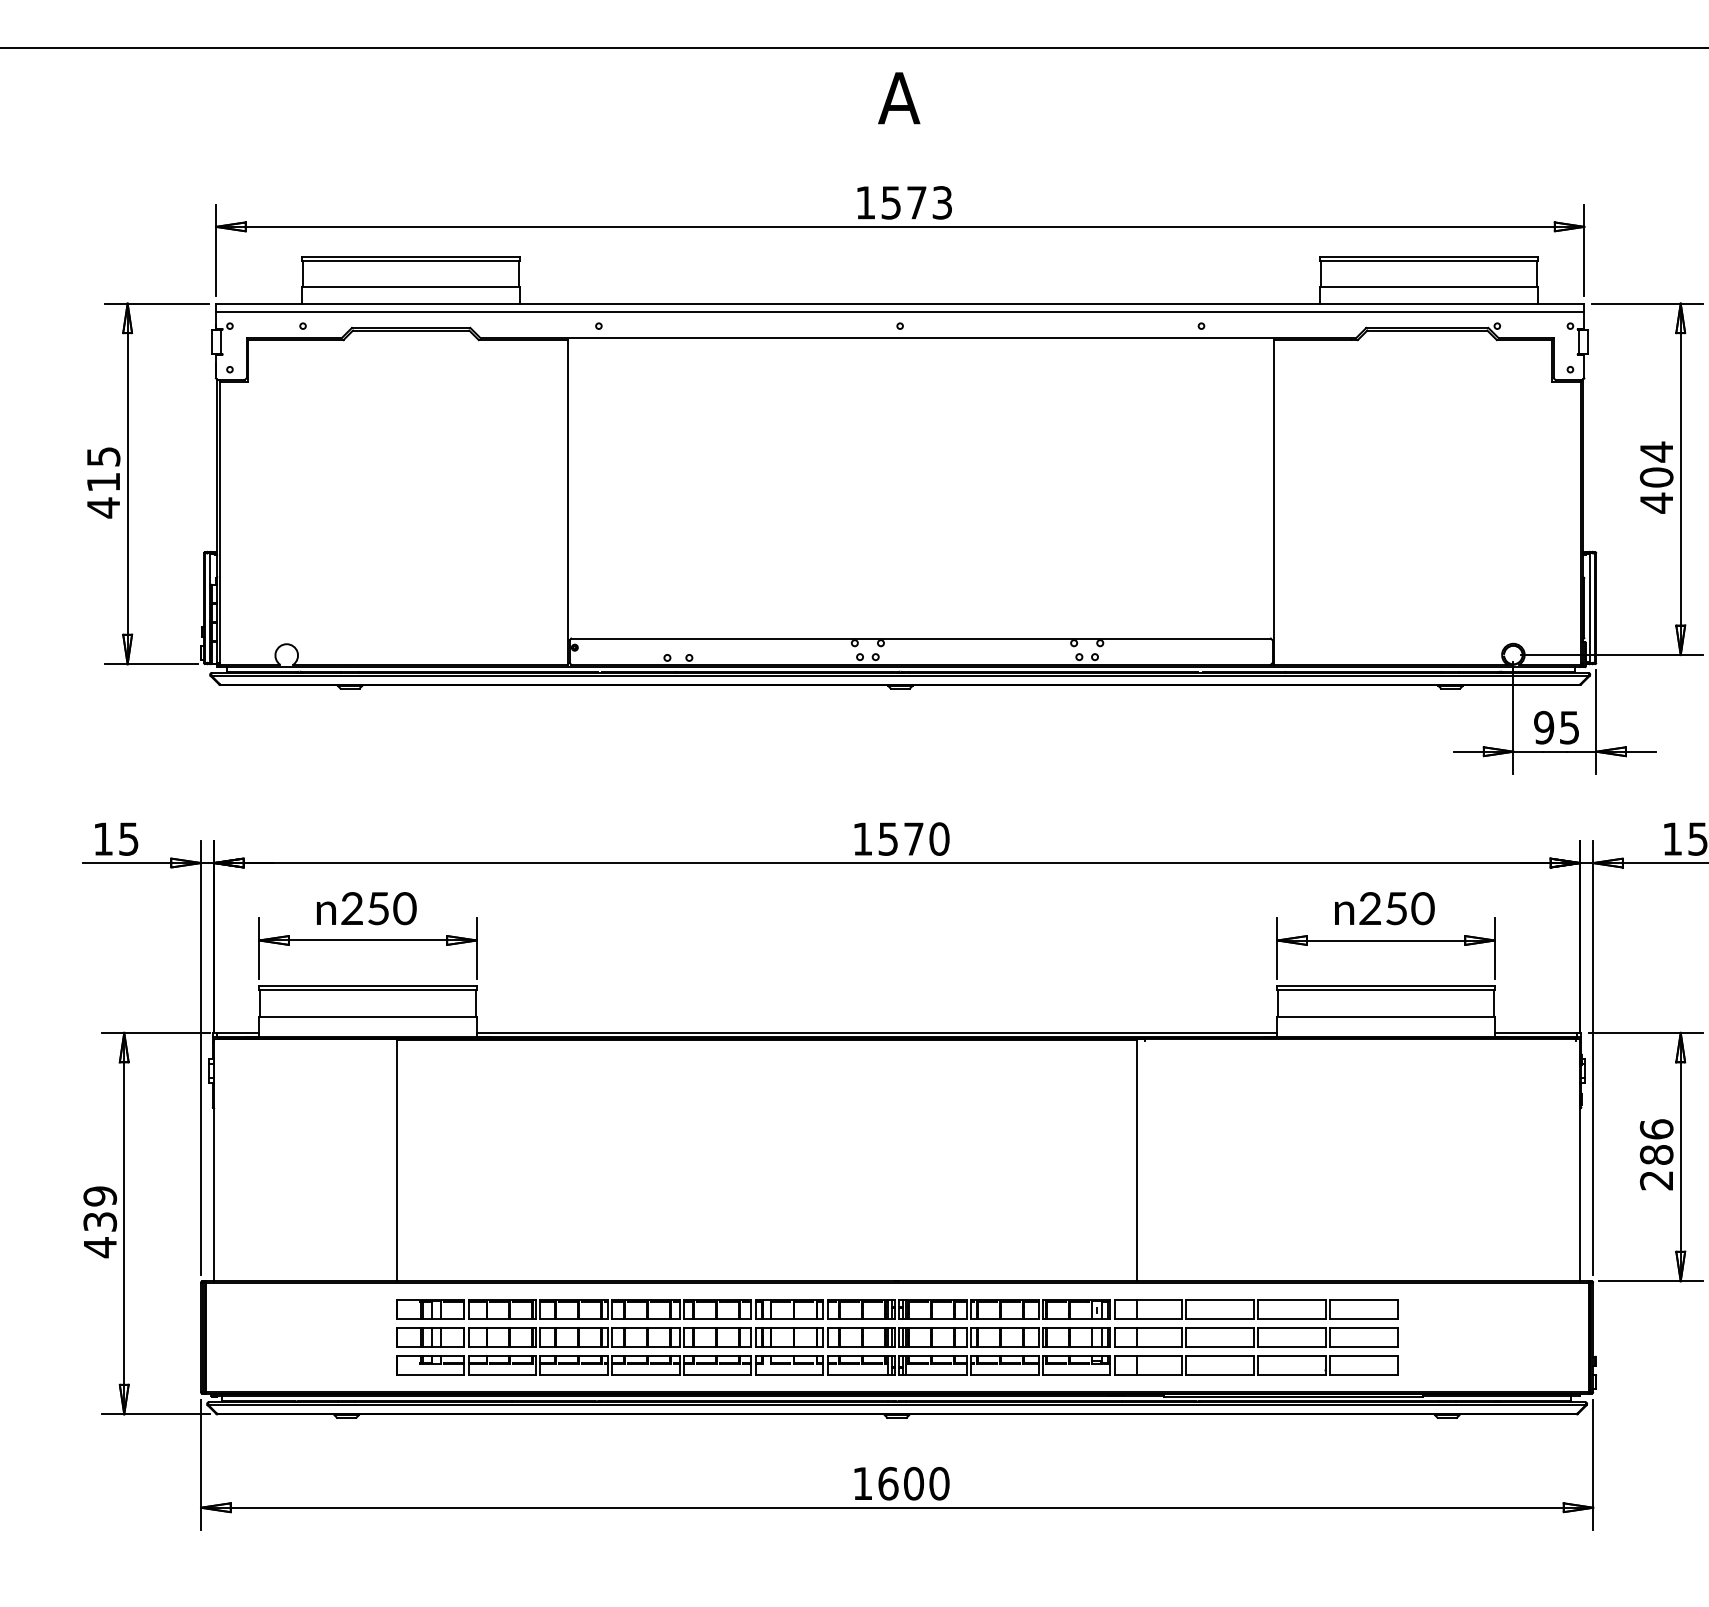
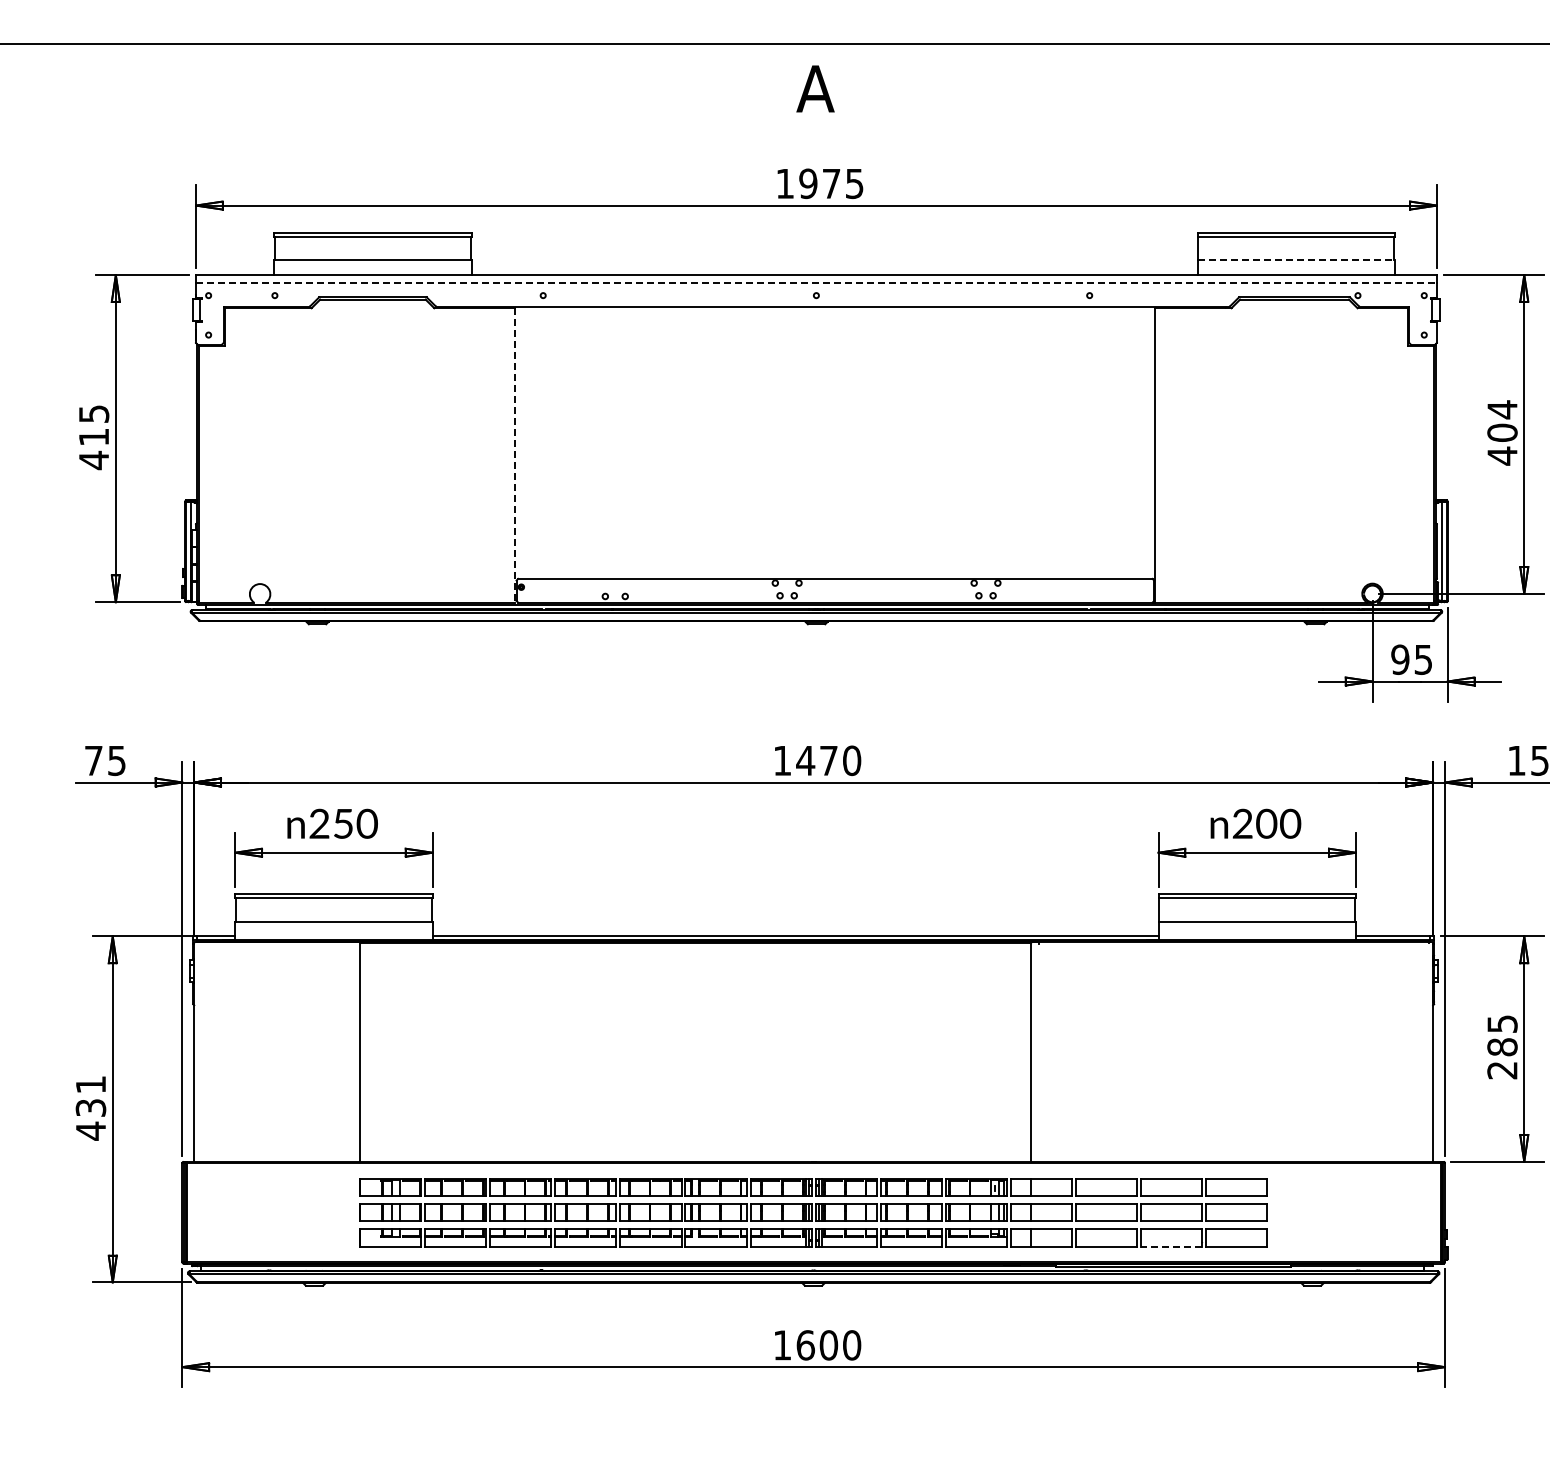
text: (916, 202) -> (831, 183), 1573 -> 1975
line: (1429, 287) -> (1296, 260), solid -> dashed
line: (900, 312) -> (816, 283), solid -> dashed
line: (567, 502) -> (514, 455), solid -> dashed
text: (103, 838) -> (93, 760), 15 -> 75
text: (888, 839) -> (805, 761), 1570 -> 1470
text: (1396, 908) -> (1266, 823), 250 -> 200
text: (1656, 1128) -> (1502, 1023), 286 -> 285
text: (99, 1196) -> (90, 1084), 439 -> 431
line: (1291, 1374) -> (1171, 1246), solid -> dashed

